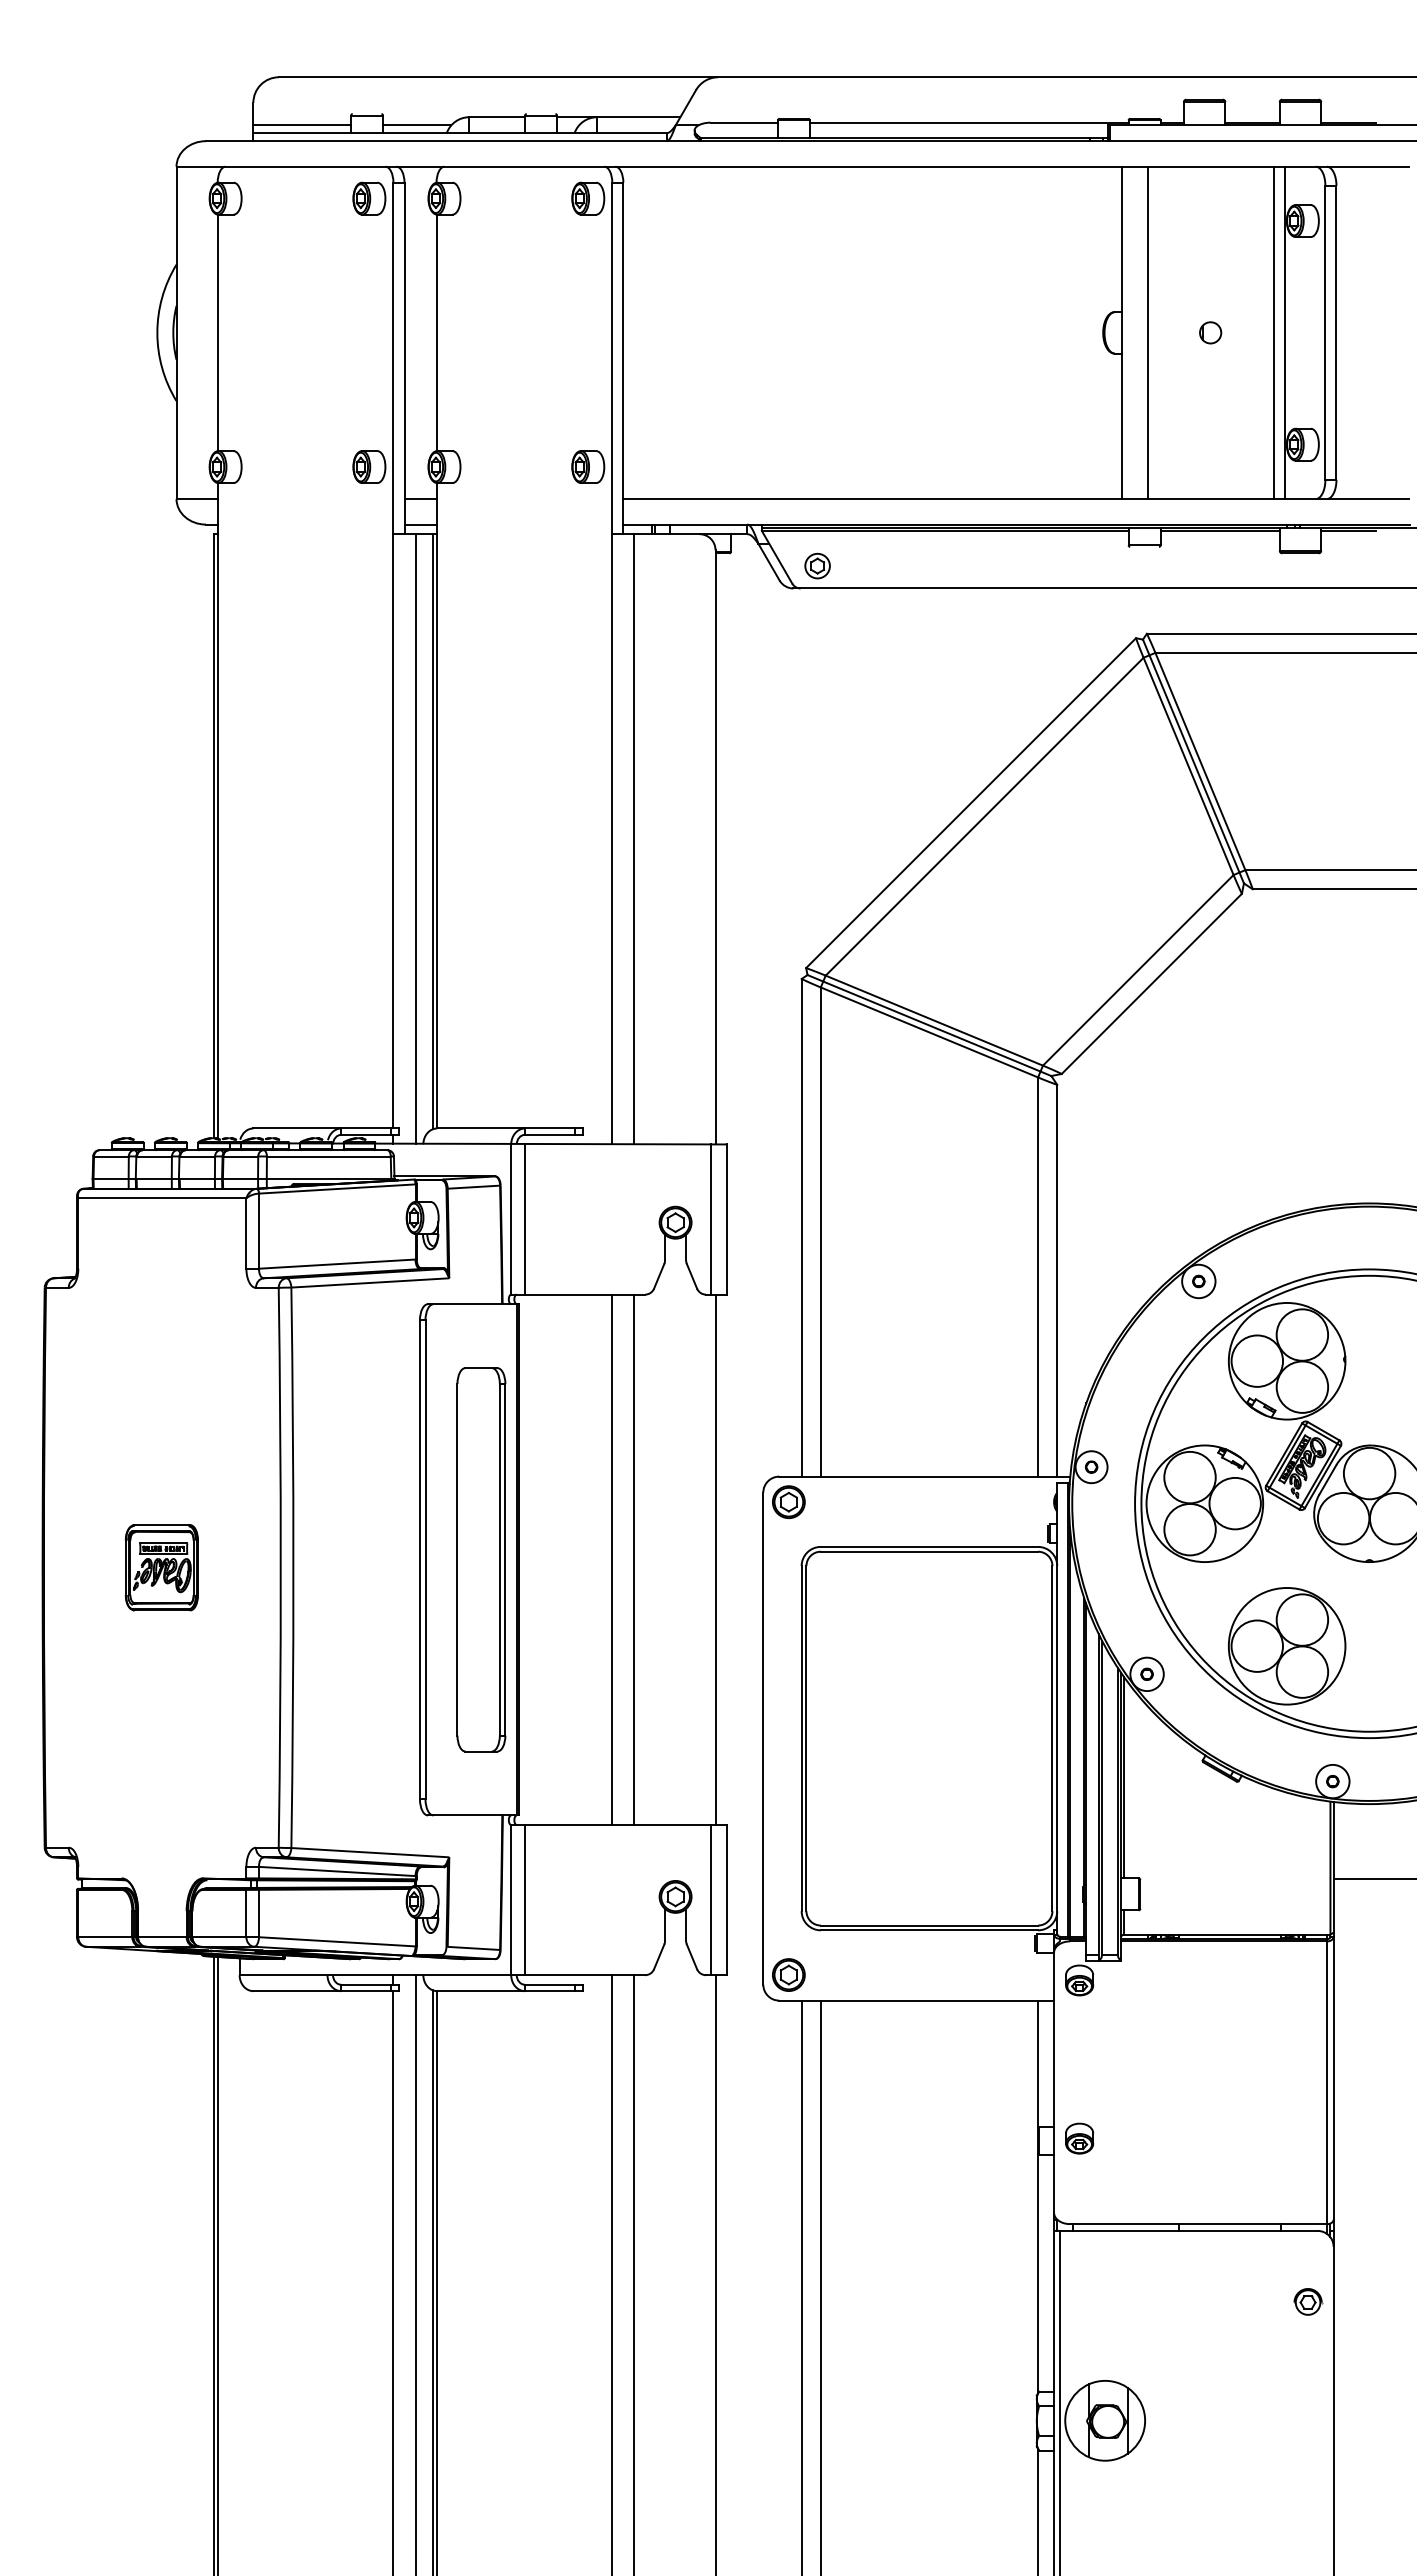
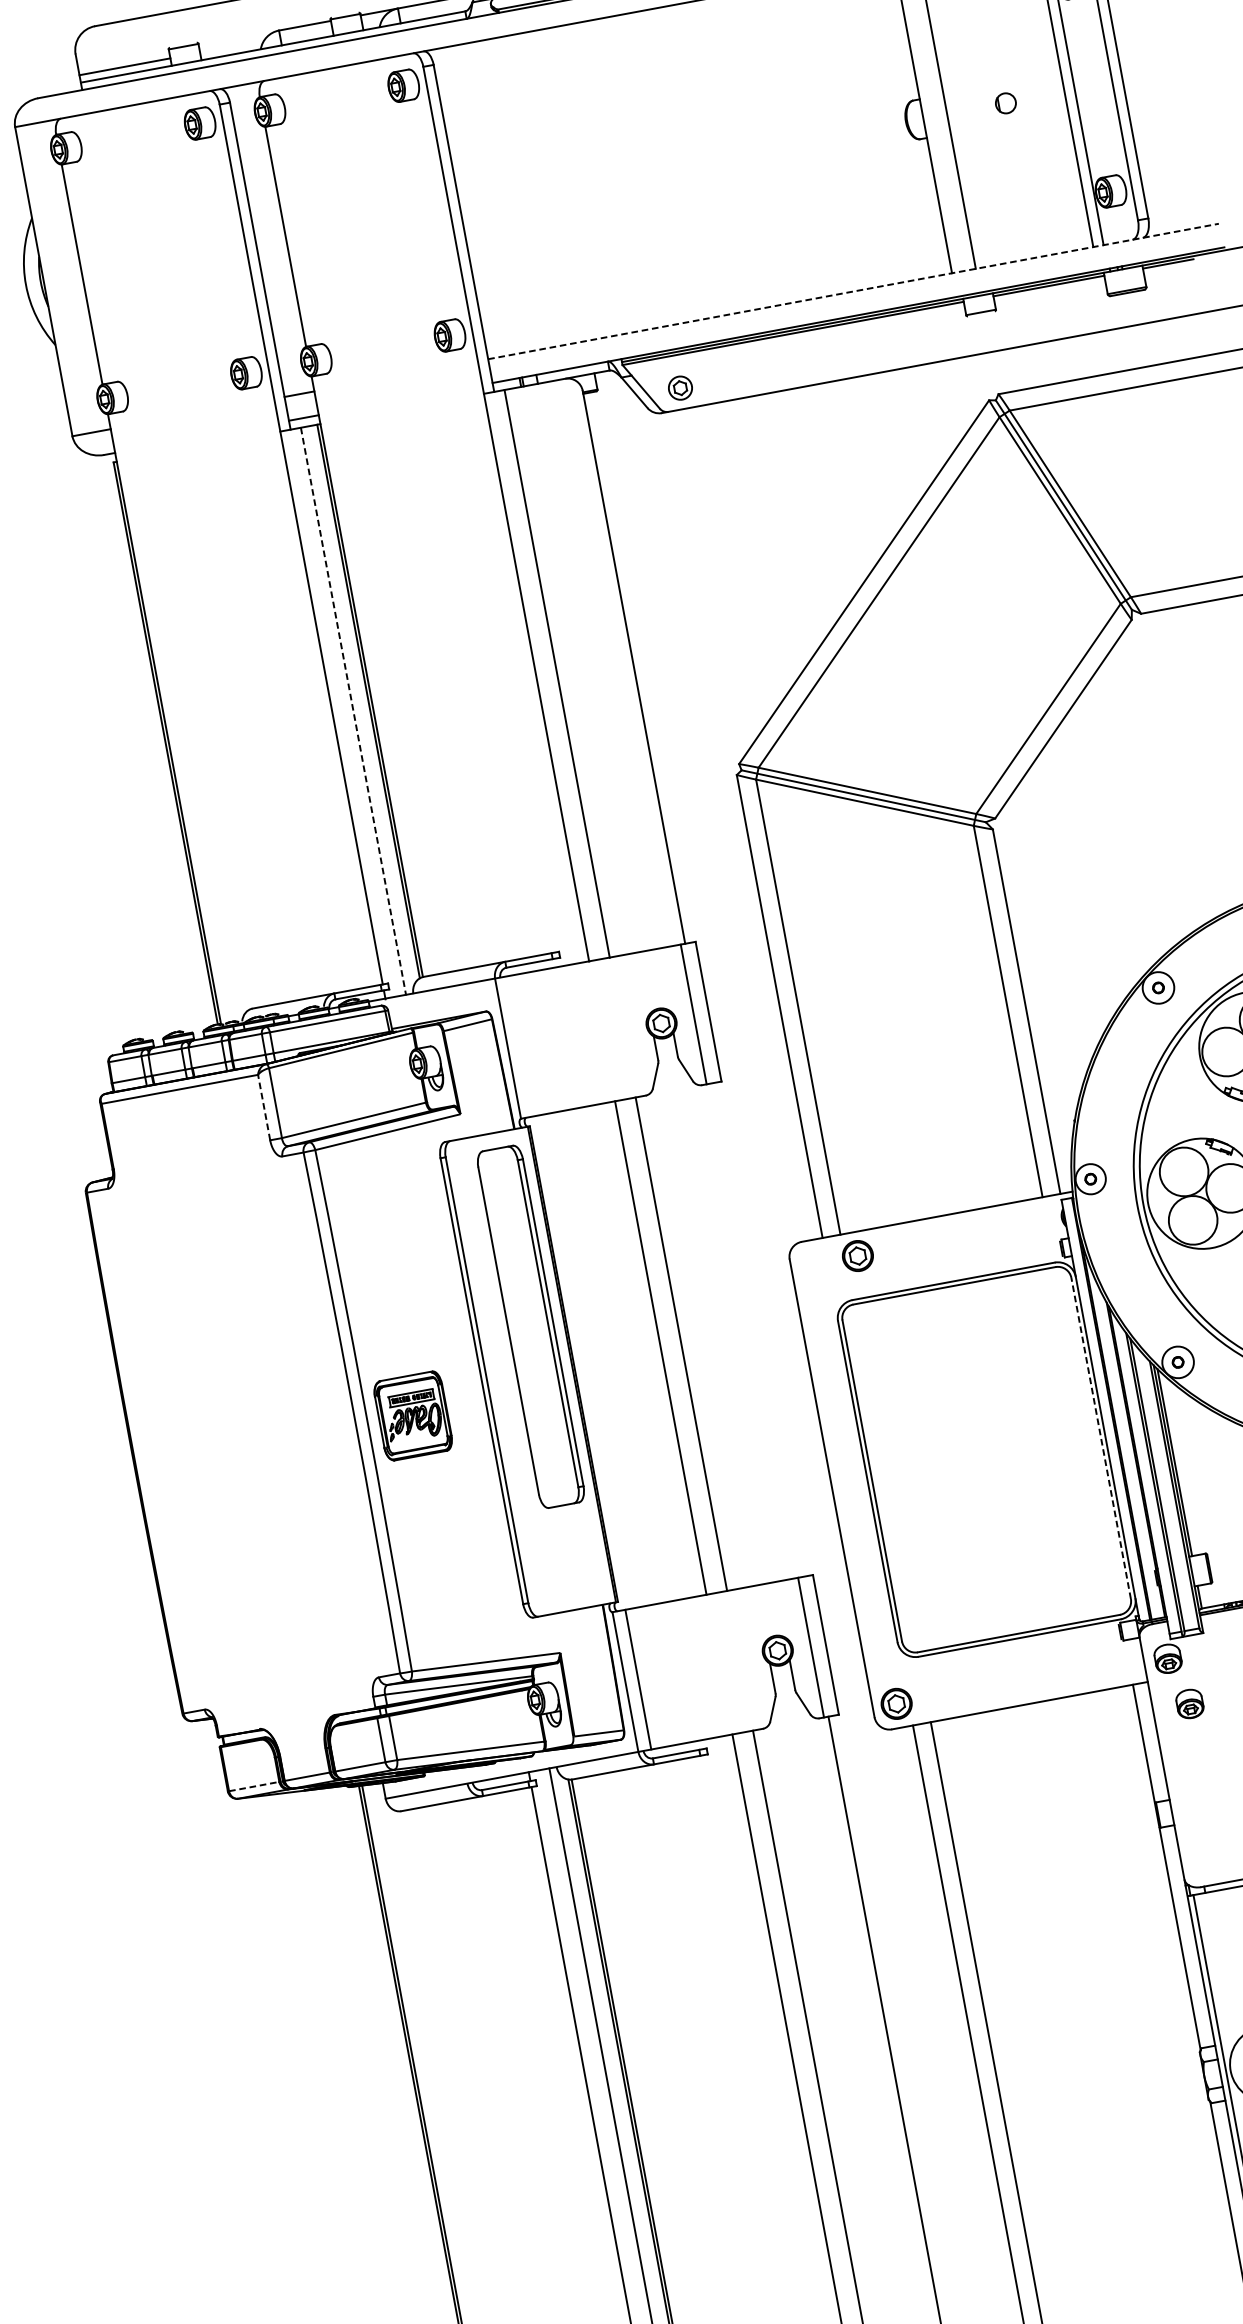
line: (417, 125) -> (232, 47), removed
line: (1016, 499) -> (854, 291), solid -> dashed
line: (415, 839) -> (353, 711), solid -> dashed
line: (525, 1219) -> (521, 1046), removed
line: (246, 1233) -> (264, 1107), solid -> dashed
part: (788, 1501) -> (857, 1255), moved
part: (481, 1559) -> (530, 1326), moved
line: (715, 1559) -> (756, 1329), removed
part: (161, 1567) -> (412, 1415), moved
line: (1052, 1738) -> (1101, 1438), solid -> dashed
line: (105, 1937) -> (254, 1786), solid -> dashed
part: (1079, 2138) -> (1189, 1703), moved

